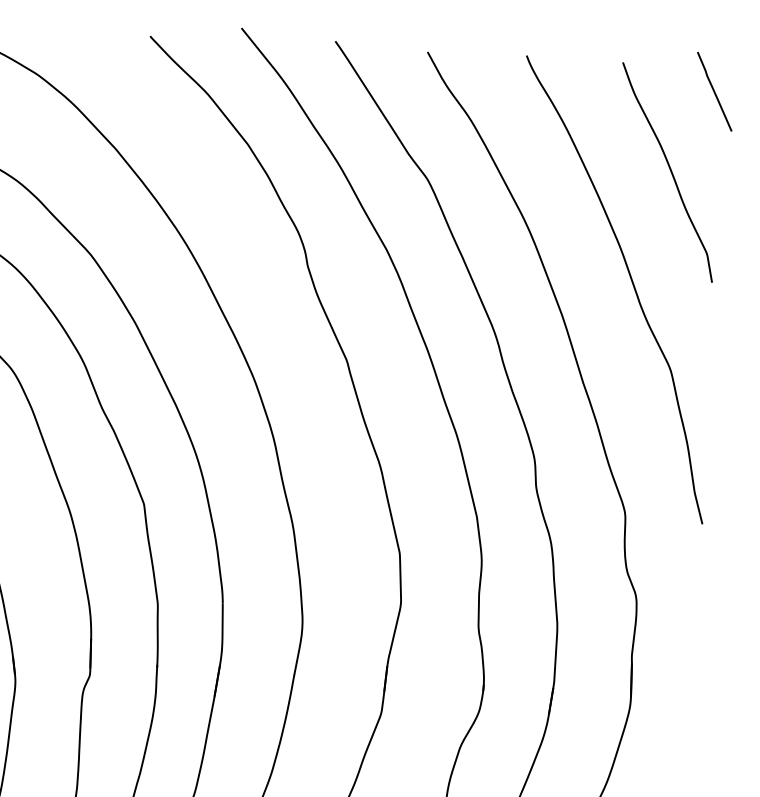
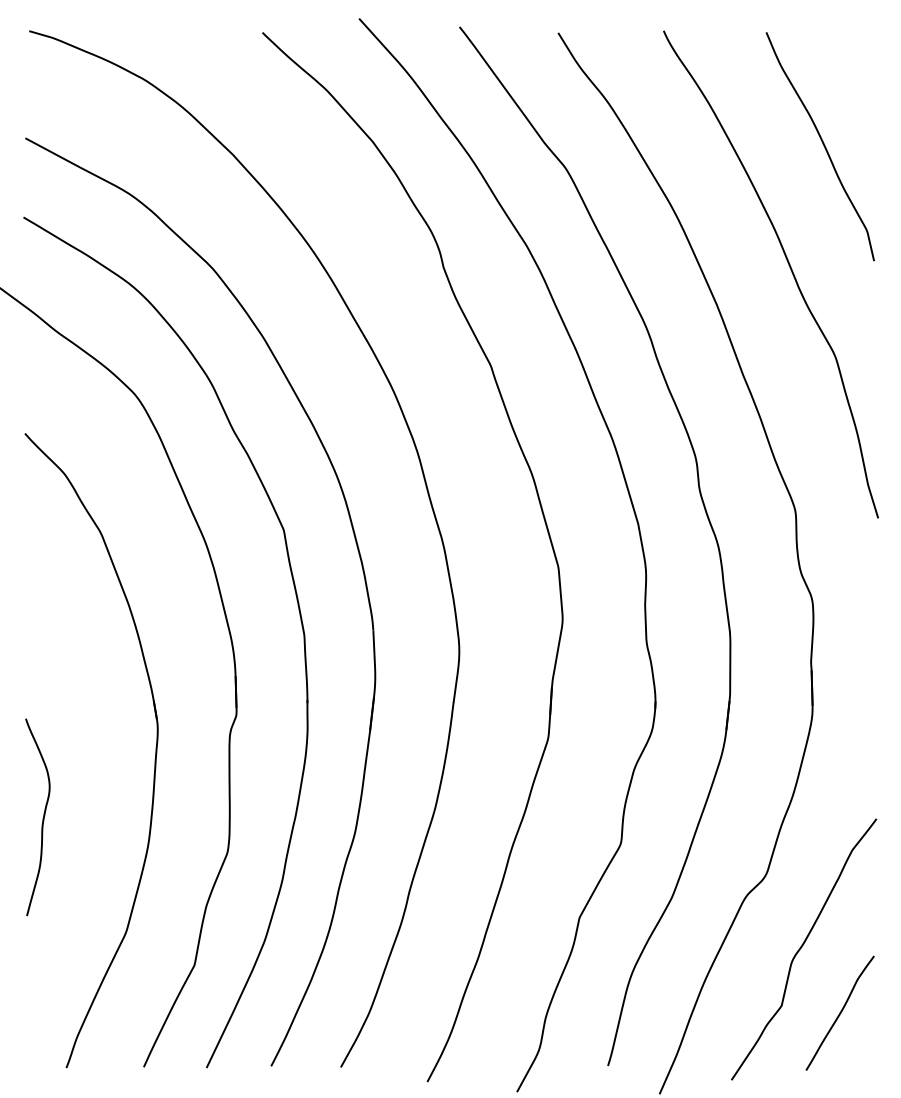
line: (714, 91) -> (865, 57), removed

